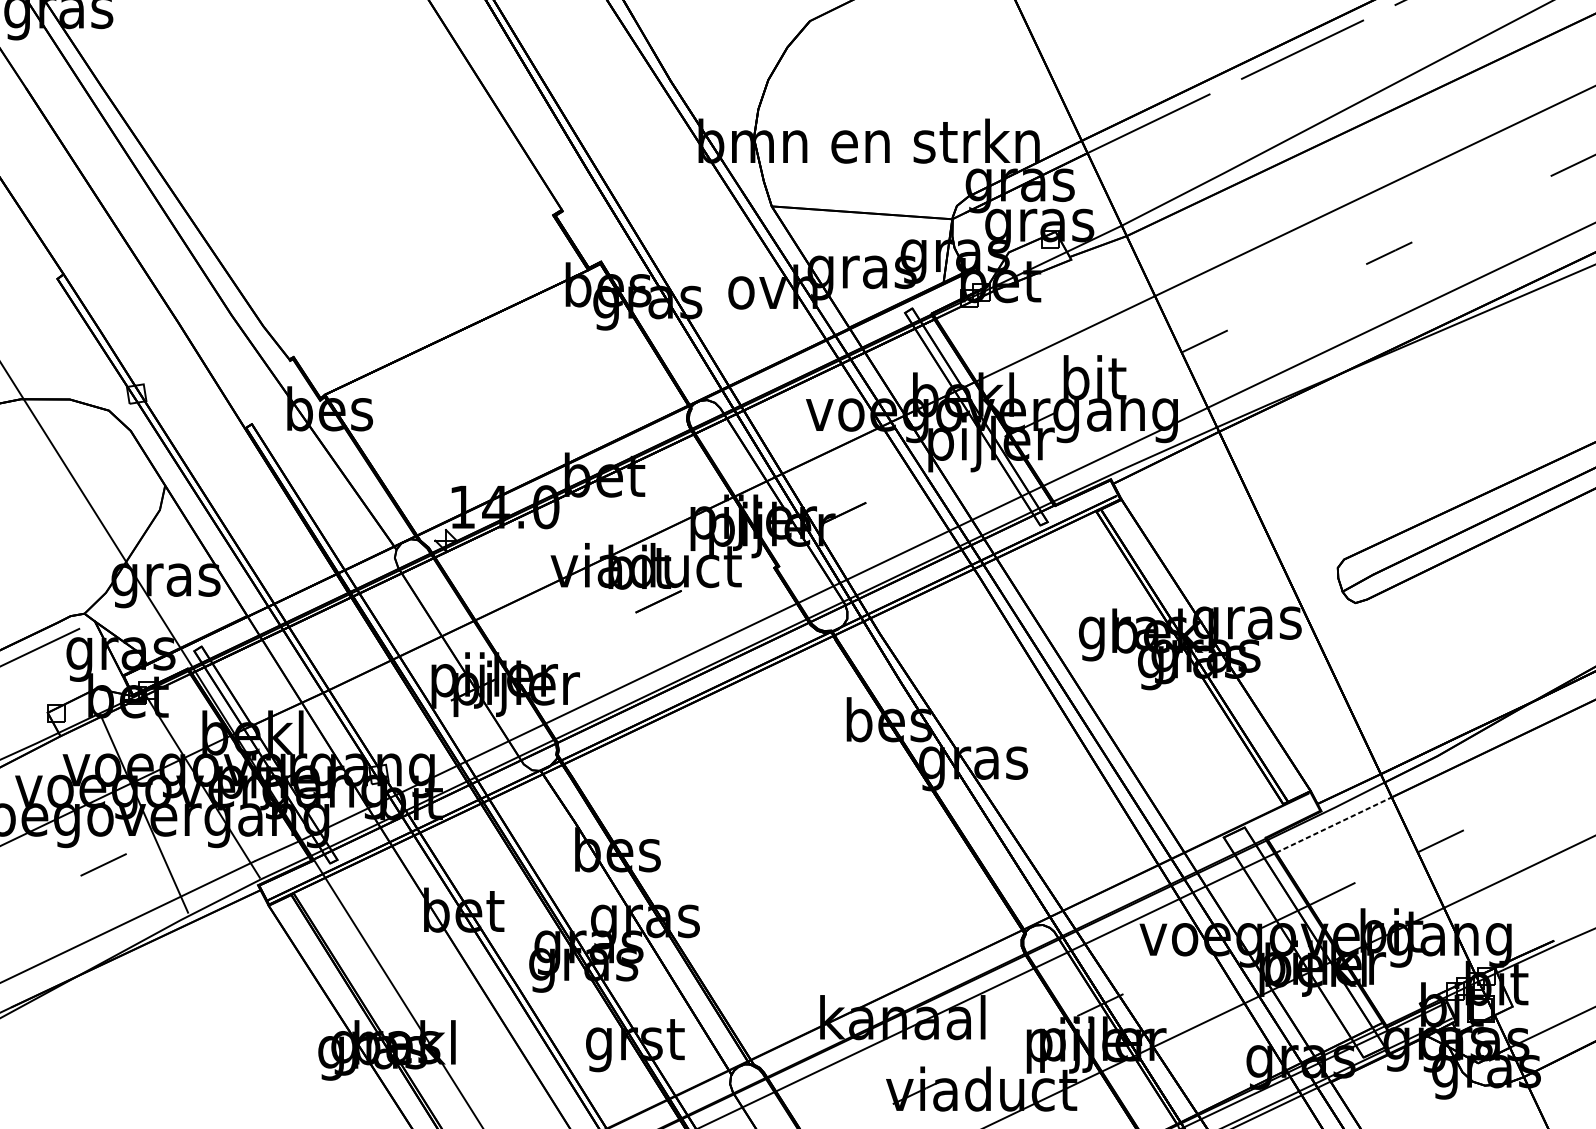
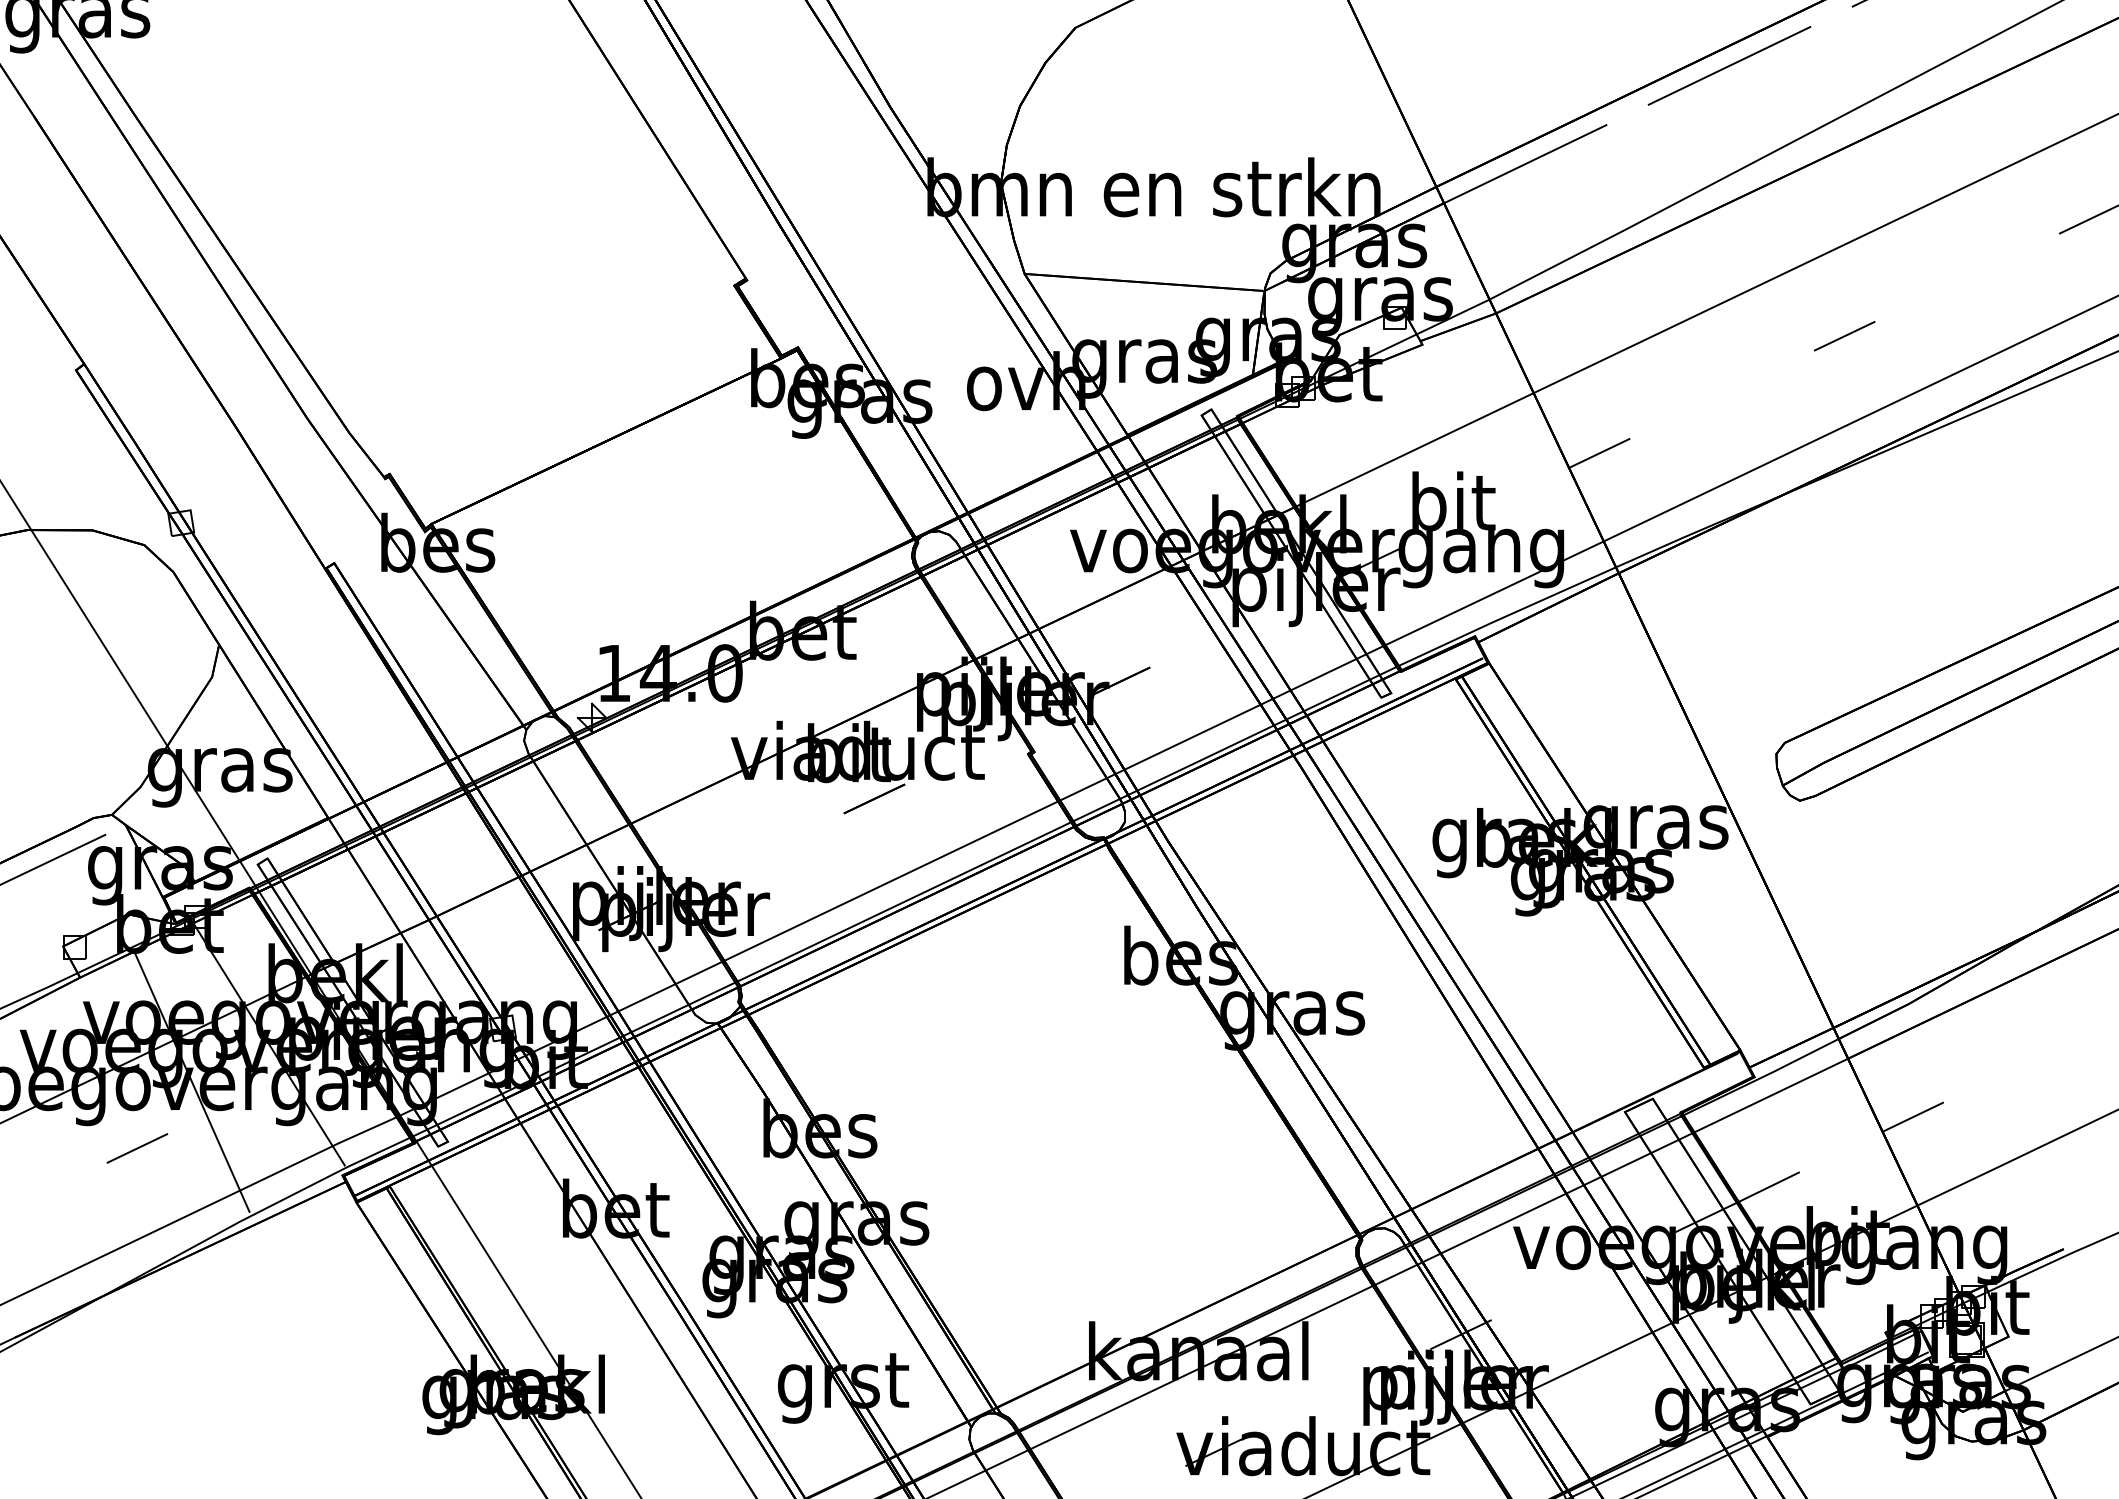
line: (1334, 825) -> (1771, 1095), dashed -> solid

